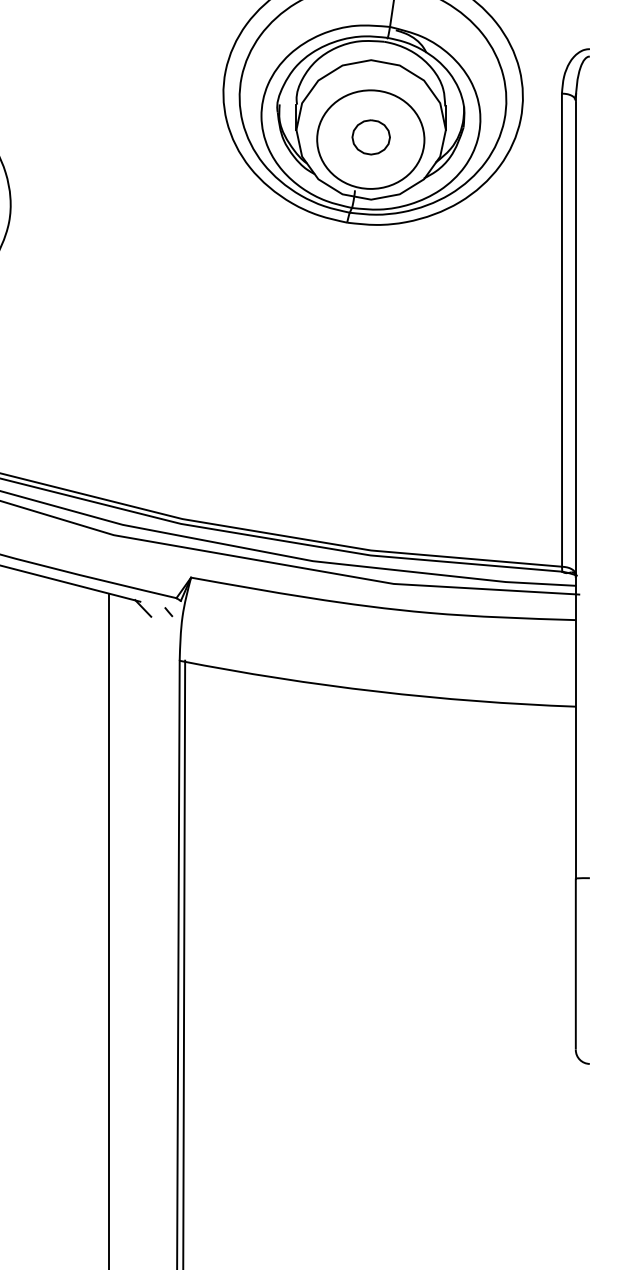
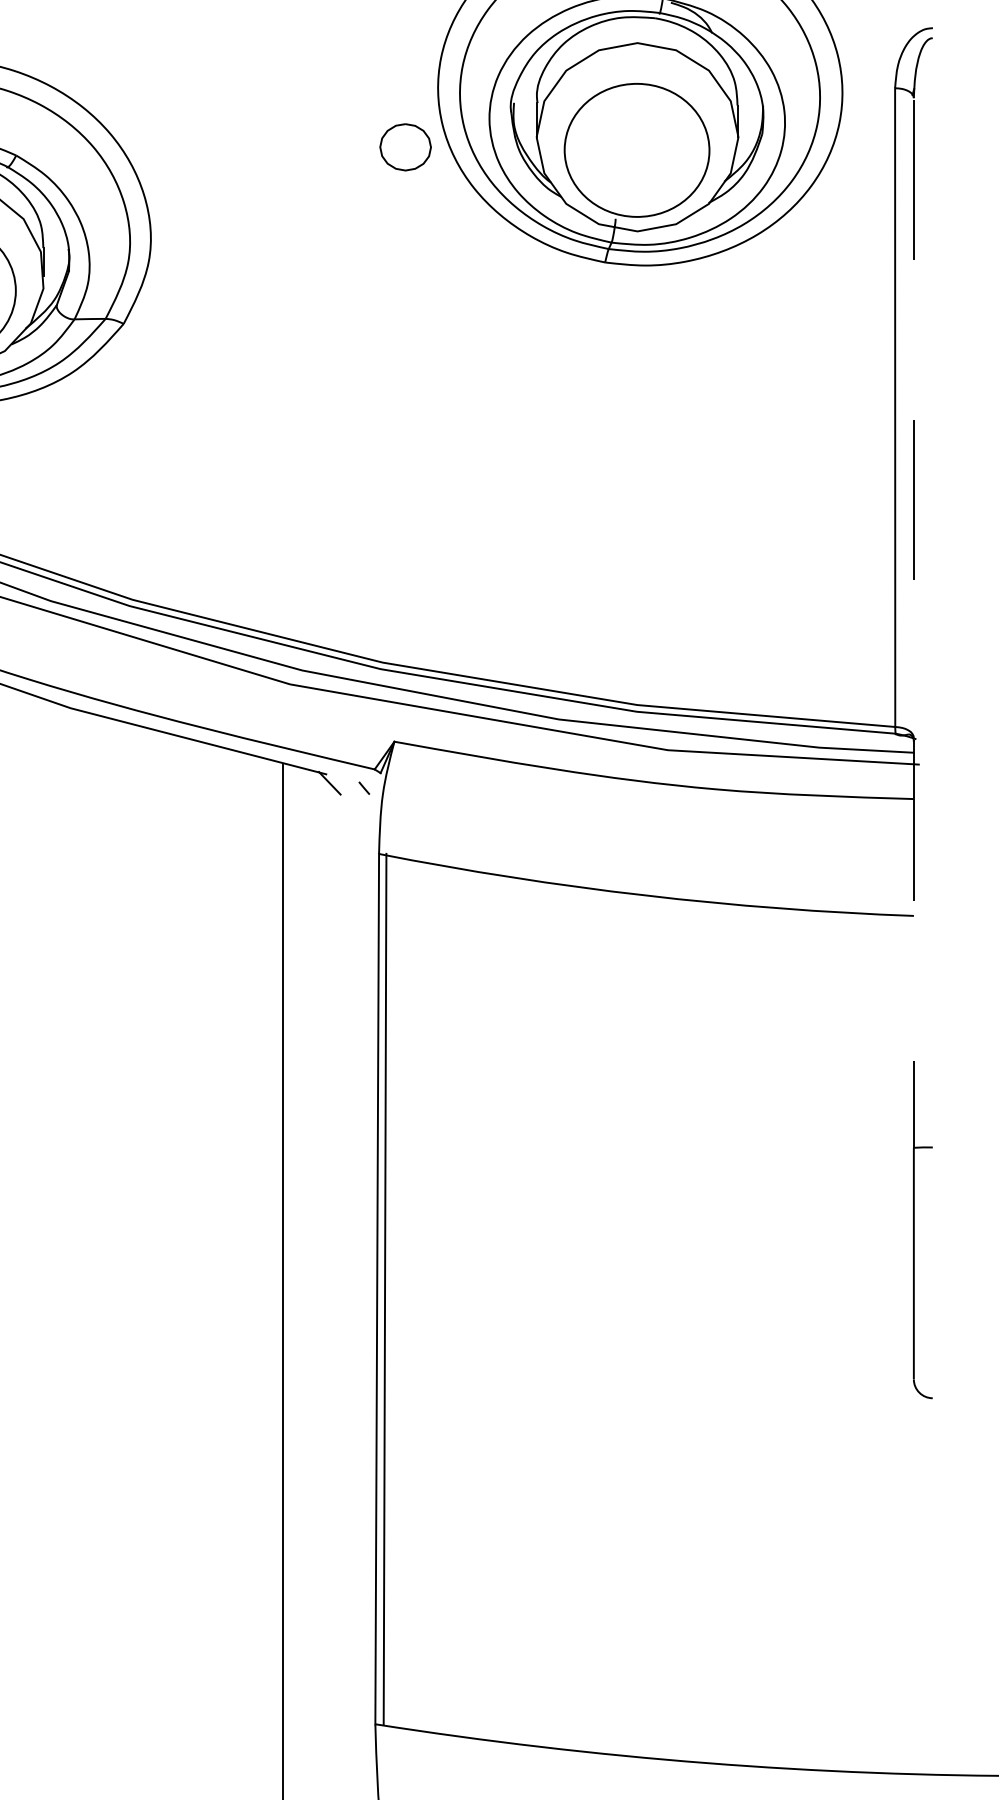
part: (371, 137) -> (405, 147), moved
line: (575, 490) -> (913, 624), solid -> dashed

